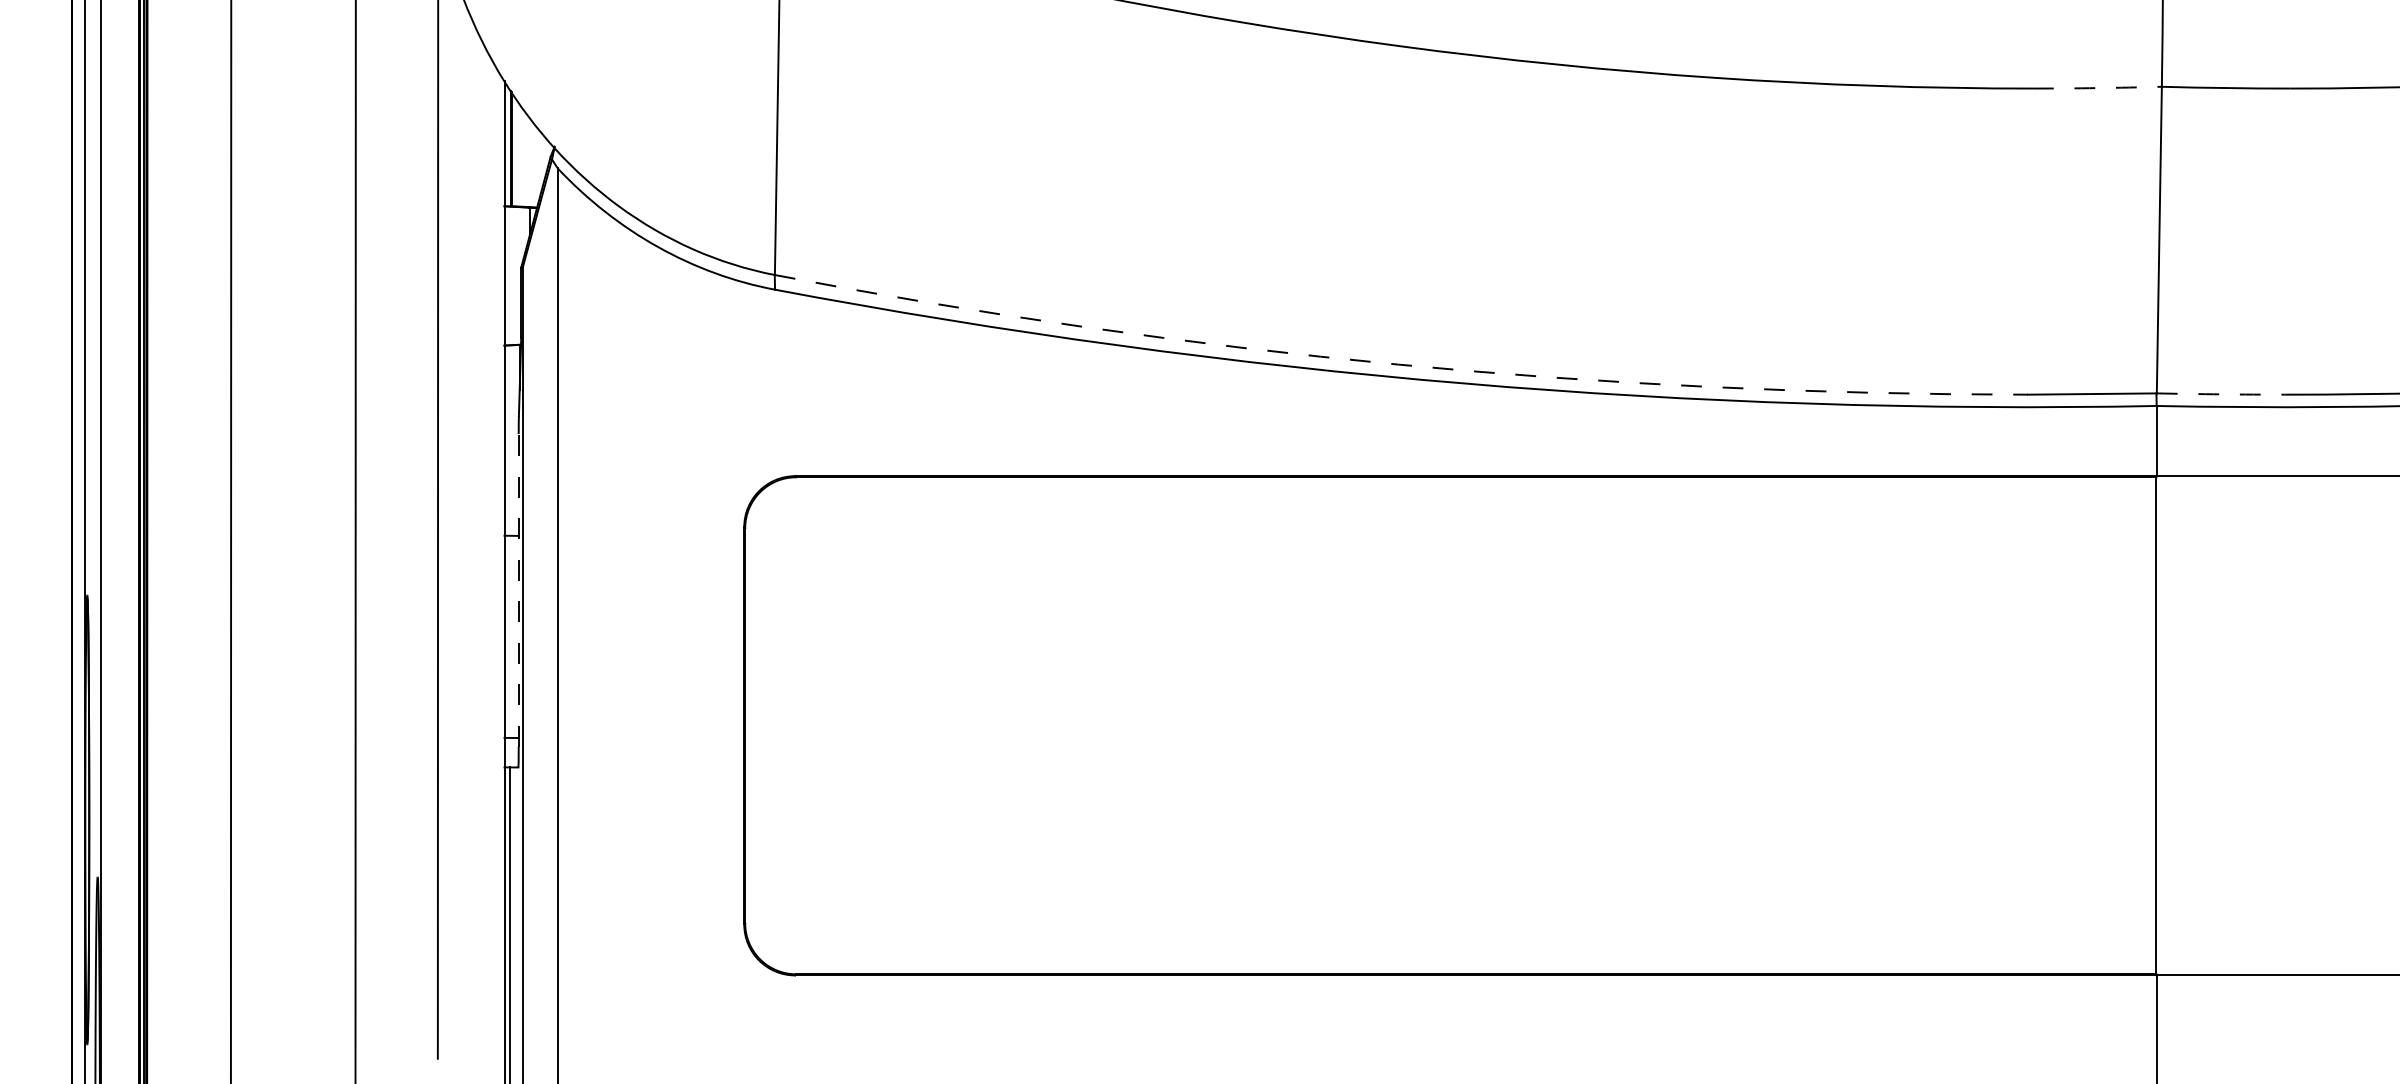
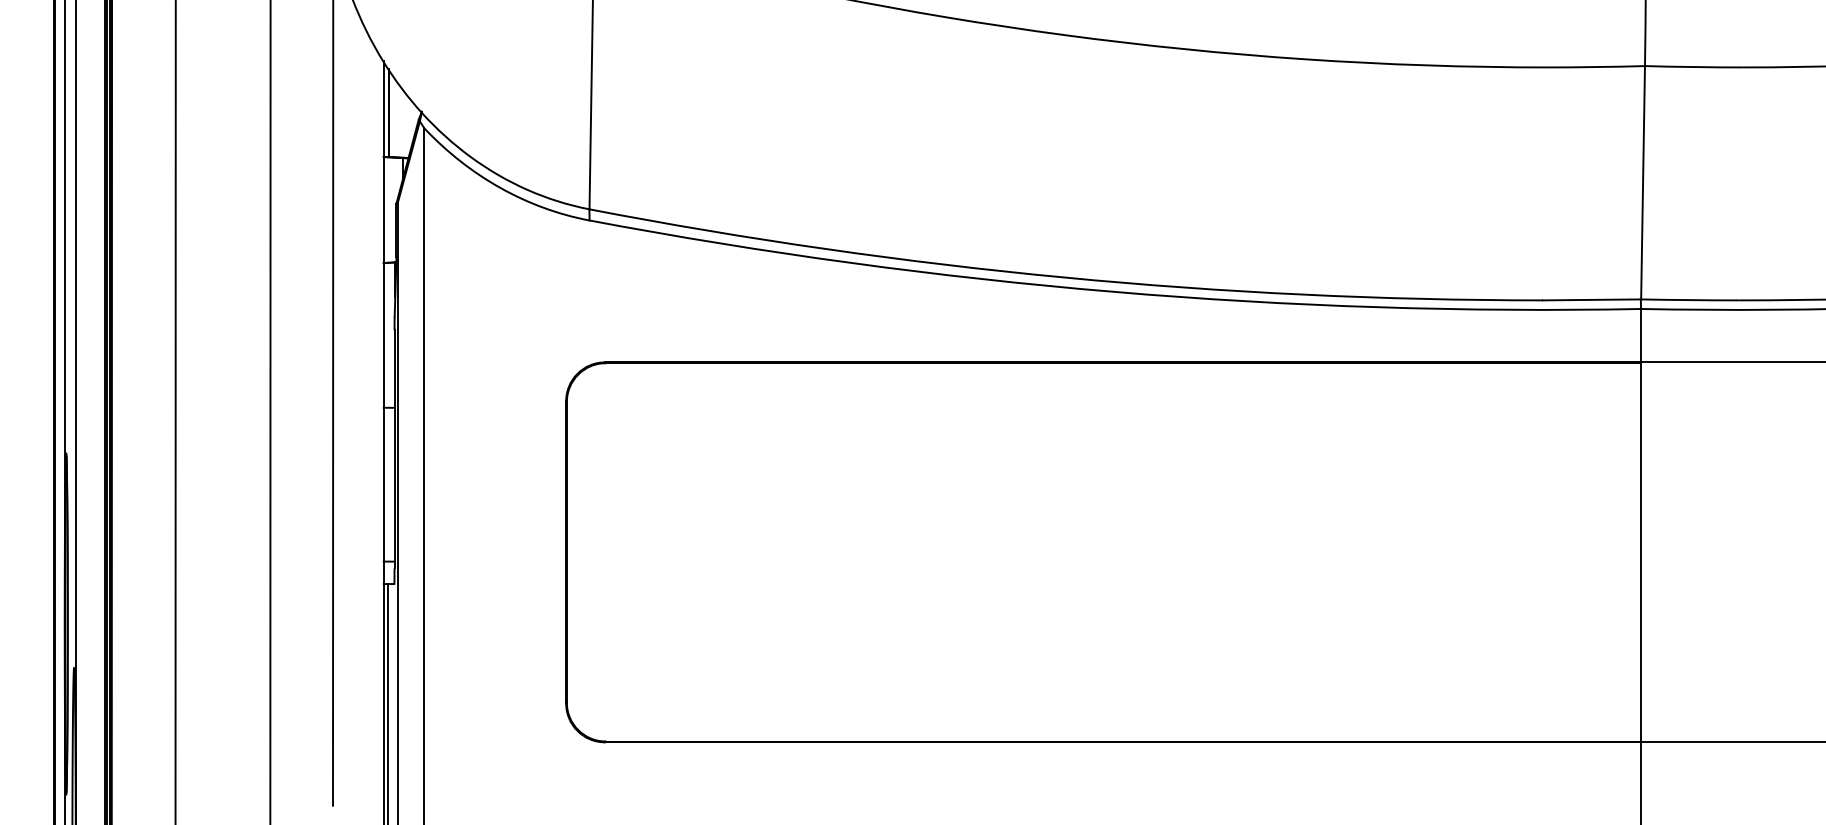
arc: (2097, 88) -> (1595, 67), dashed -> solid
arc: (1398, 364) -> (1064, 277), dashed -> solid
arc: (2221, 394) -> (1690, 300), dashed -> solid
line: (518, 589) -> (394, 448), dashed -> solid

